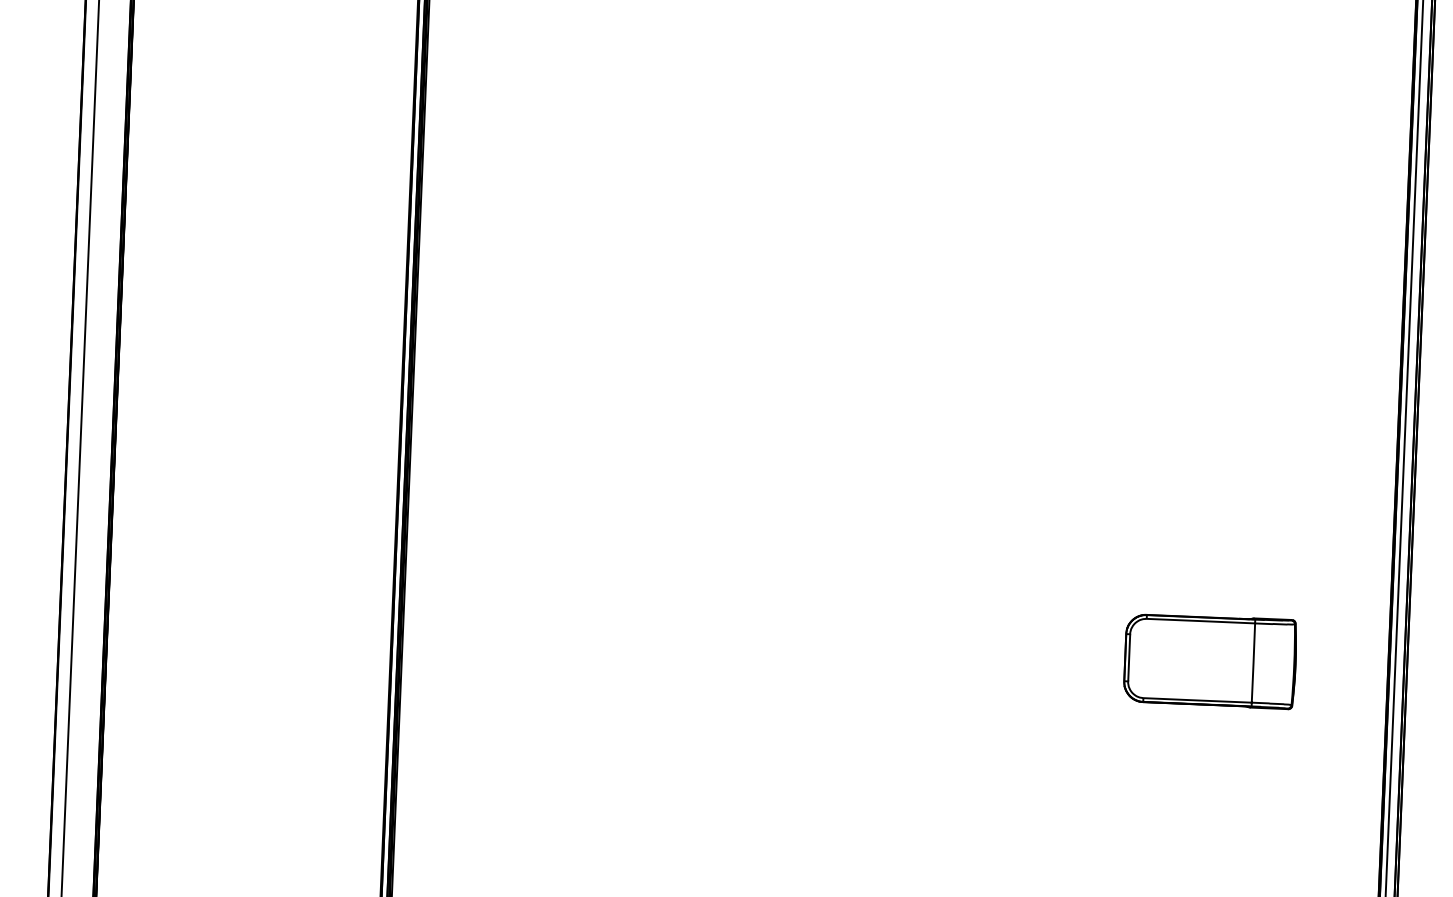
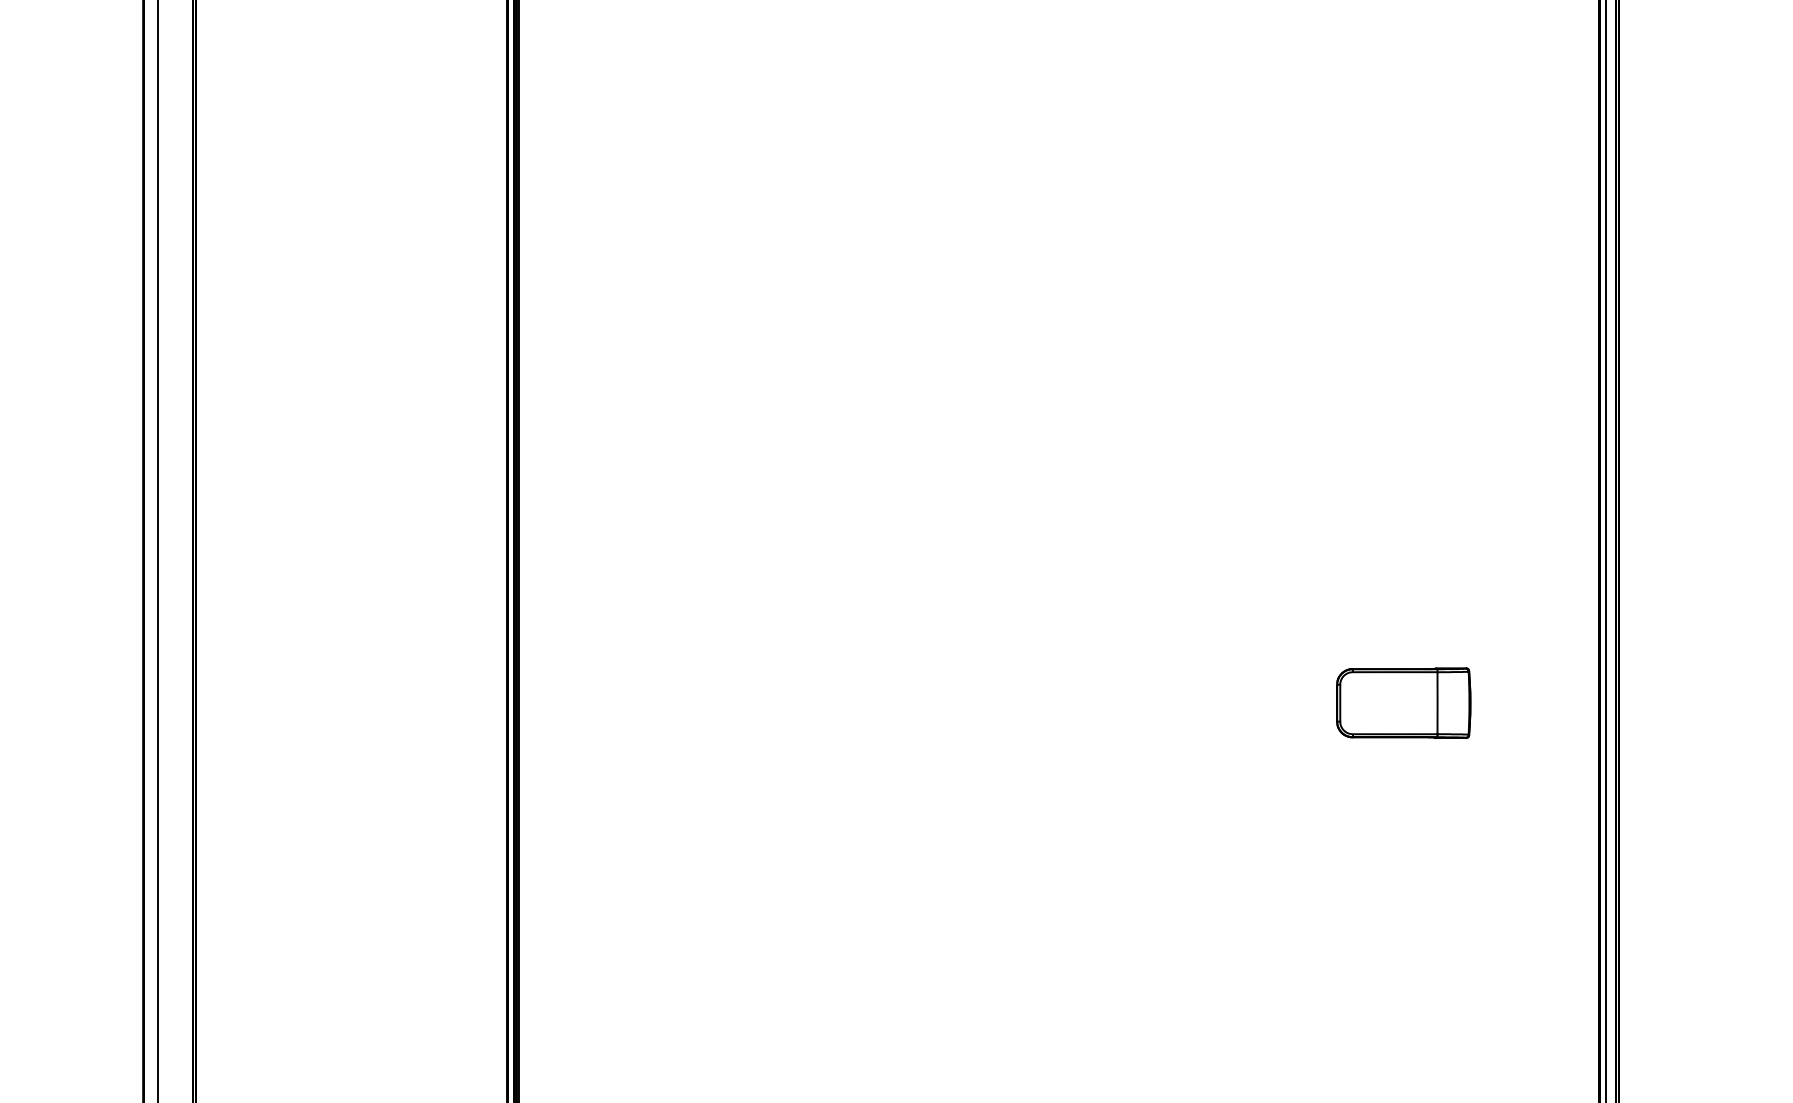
part: (1210, 660) -> (1403, 702), size x0.71

